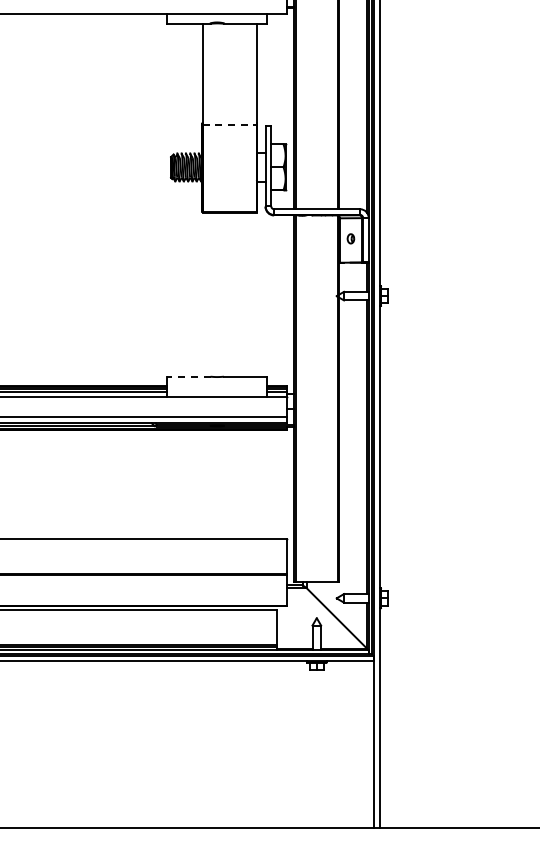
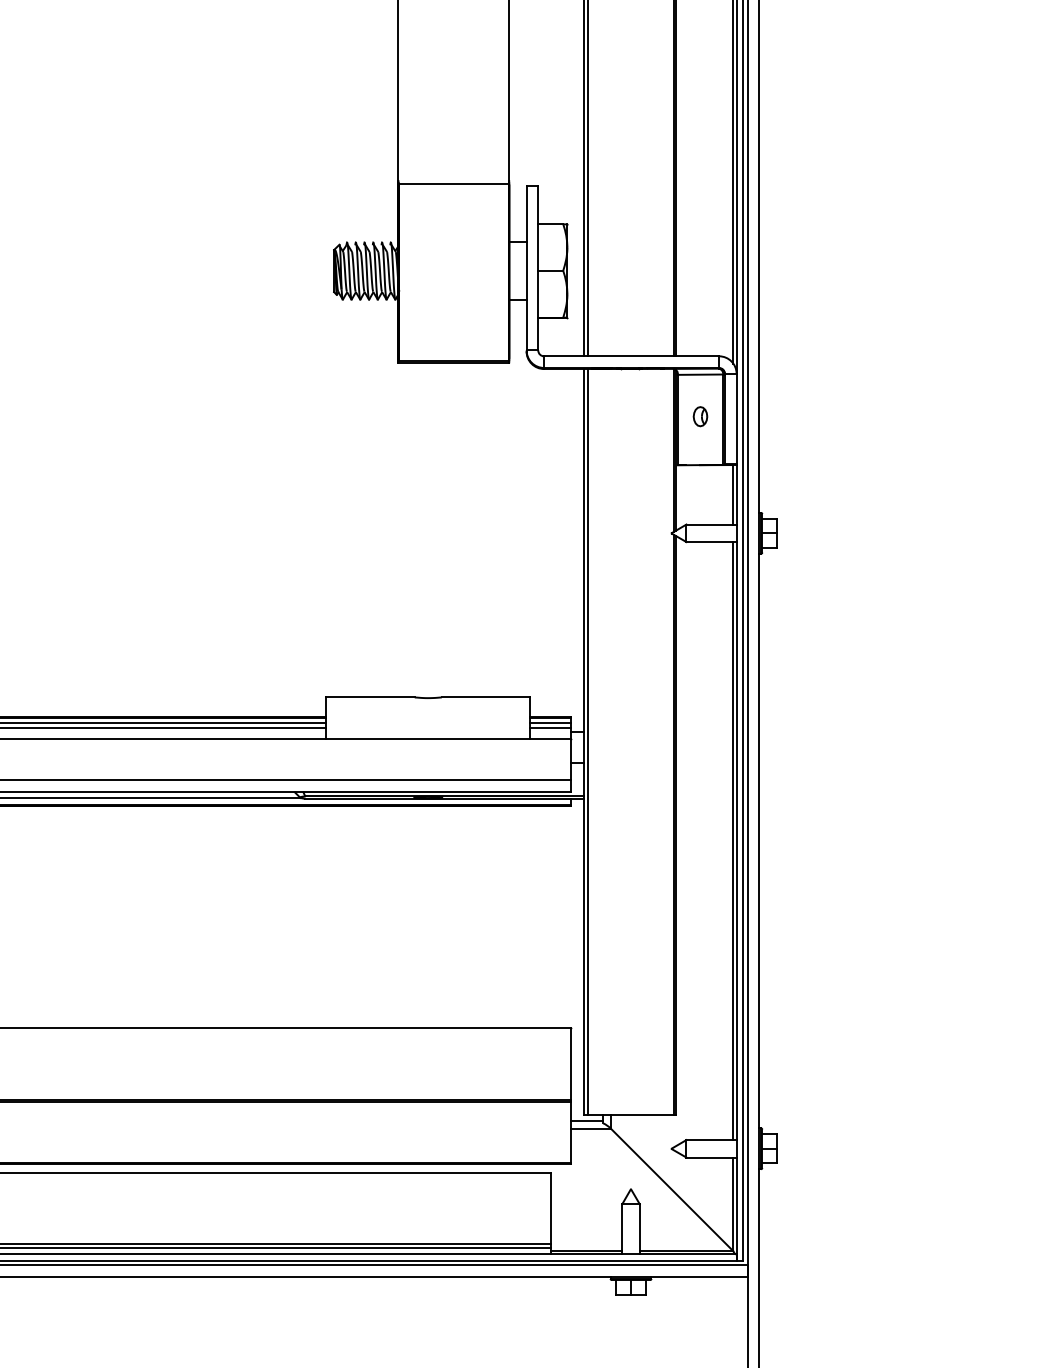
line: (230, 124) -> (455, 183), dashed -> solid
line: (188, 376) -> (369, 696), dashed -> solid

